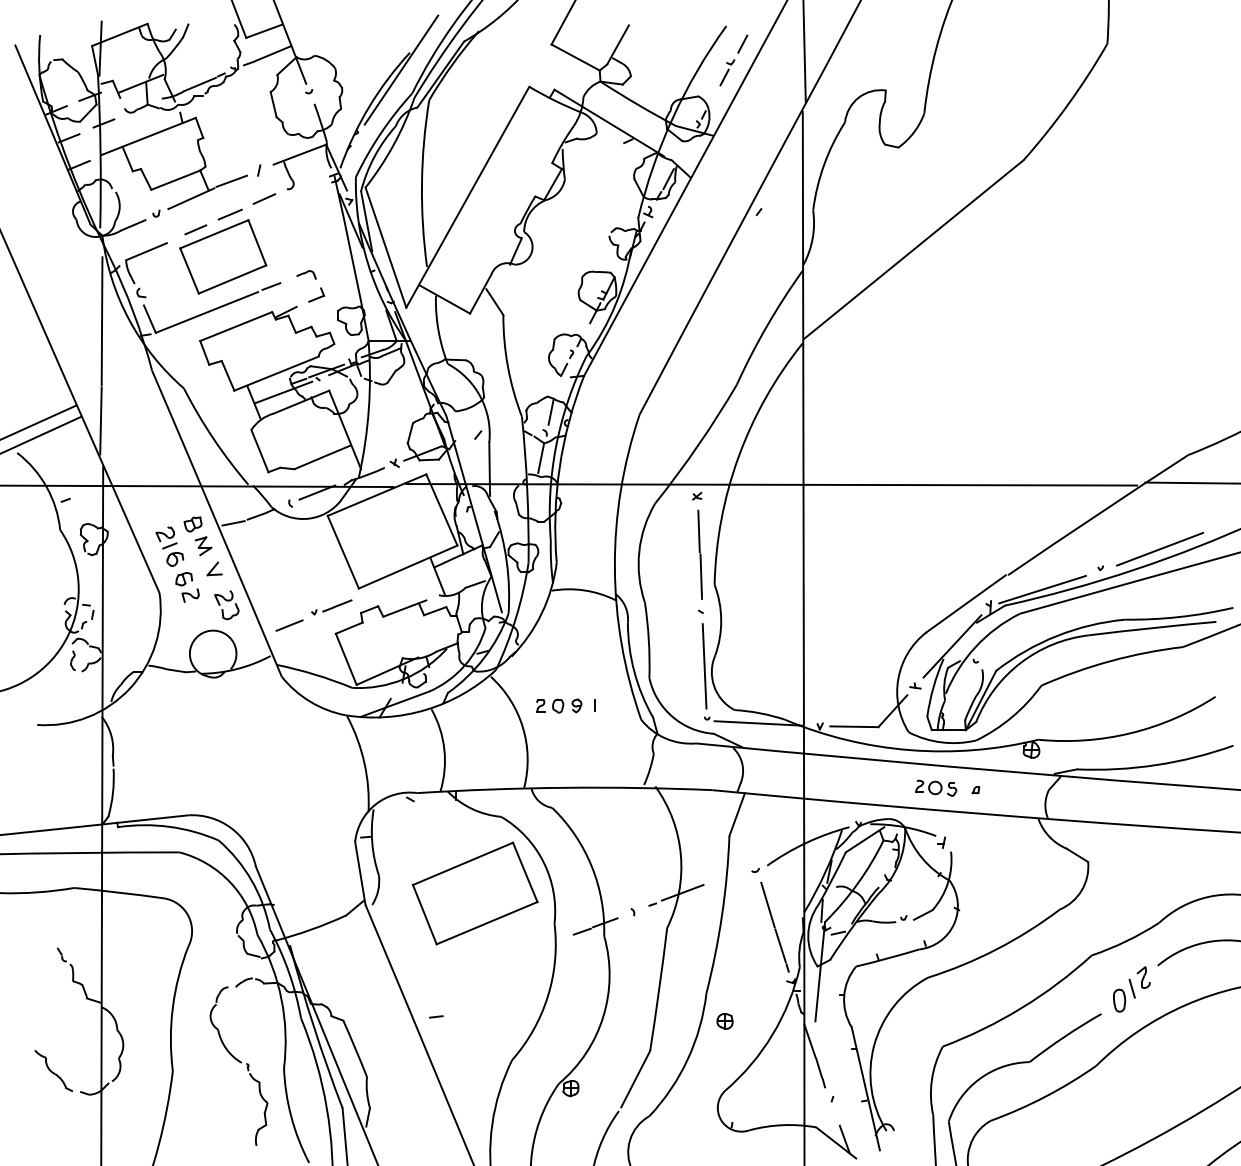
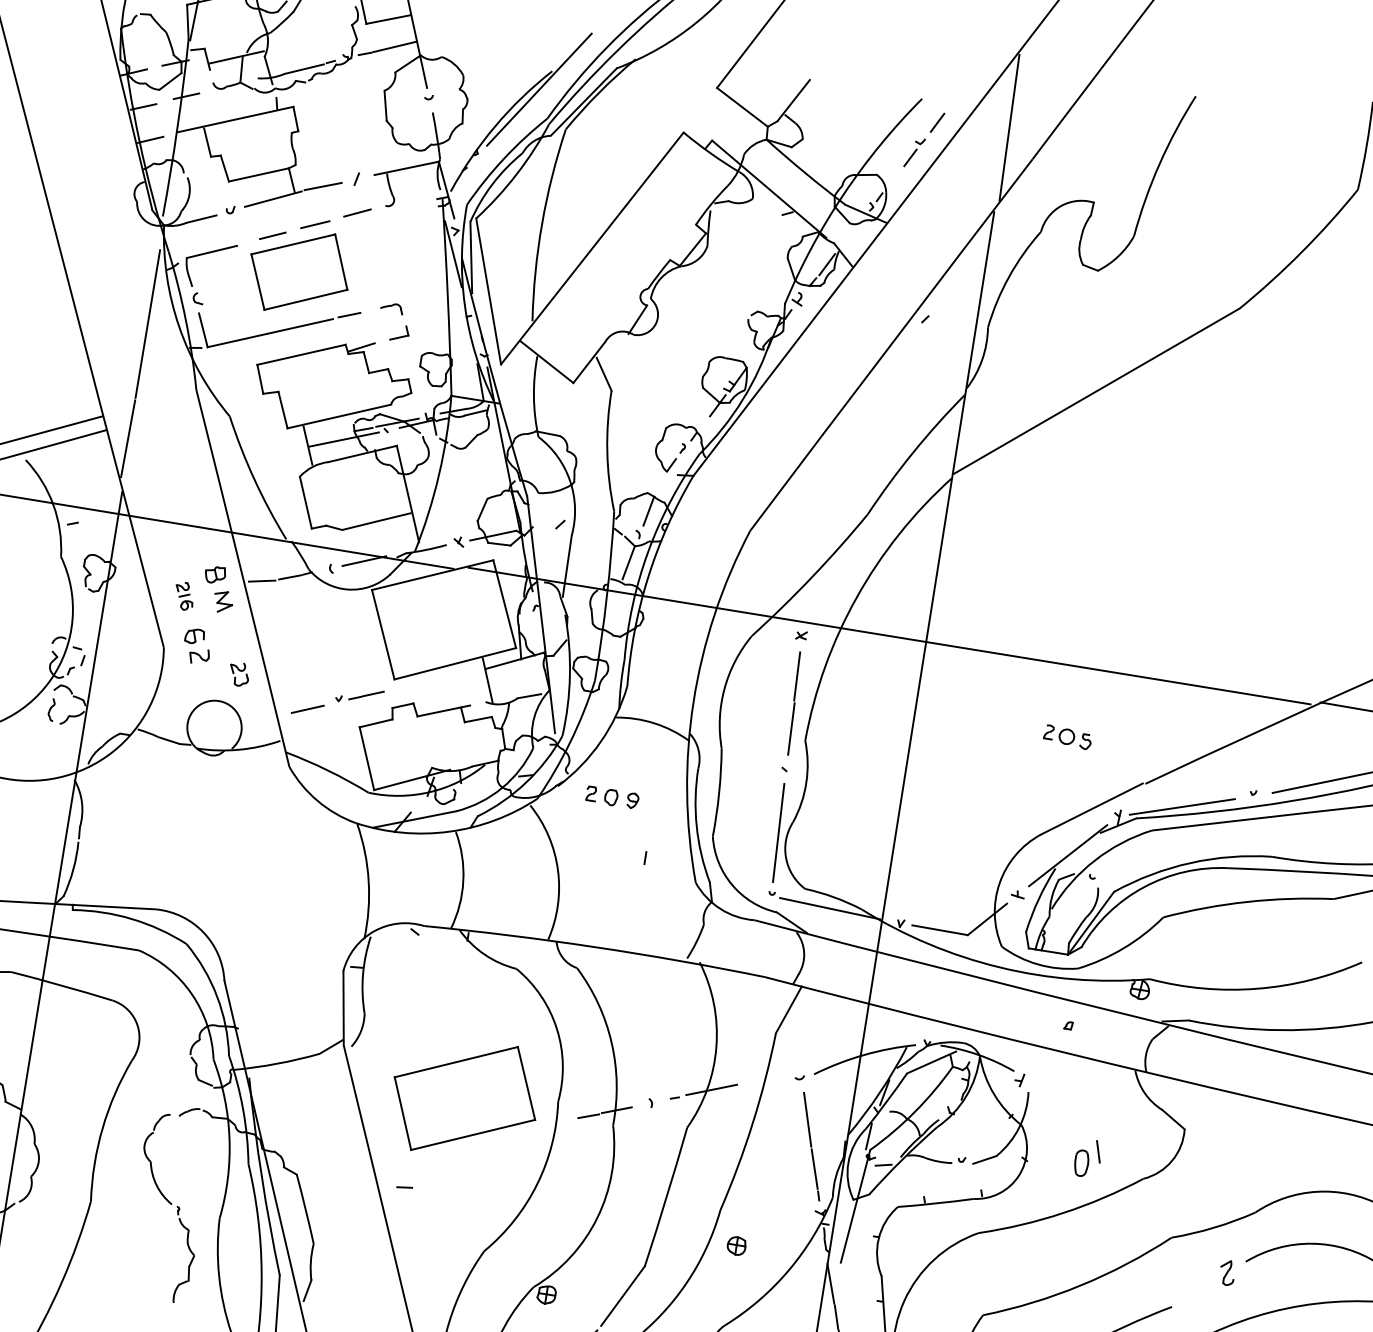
part: (169, 546) -> (183, 595), size x0.6
part: (214, 568) -> (231, 629), removed
part: (226, 605) -> (238, 674), size x0.7
part: (559, 705) -> (612, 797), moved
part: (936, 787) -> (1068, 736), moved
part: (474, 893) -> (464, 1098), moved
part: (1124, 995) -> (1088, 1158), moved

